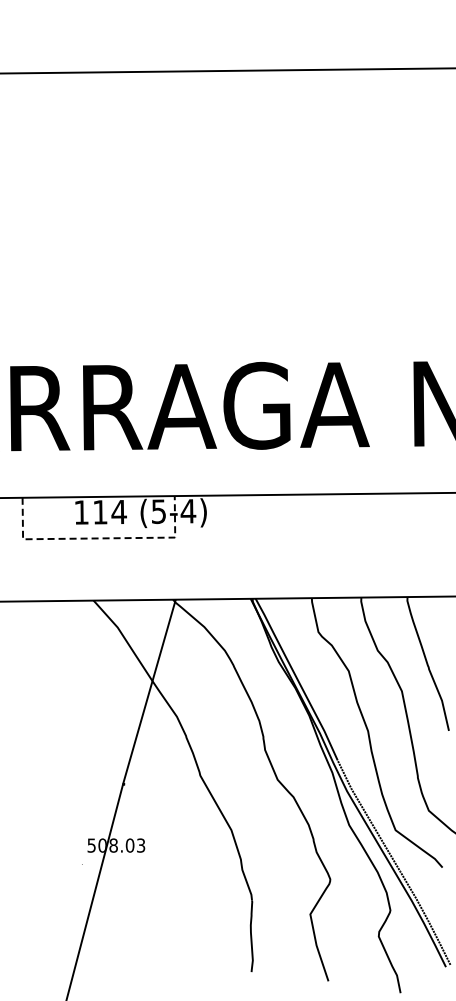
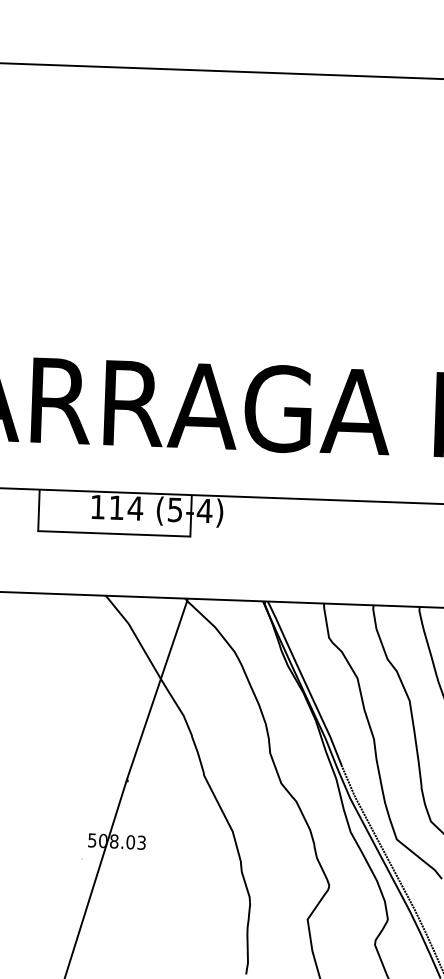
line: (99, 538) -> (114, 533), dashed -> solid

